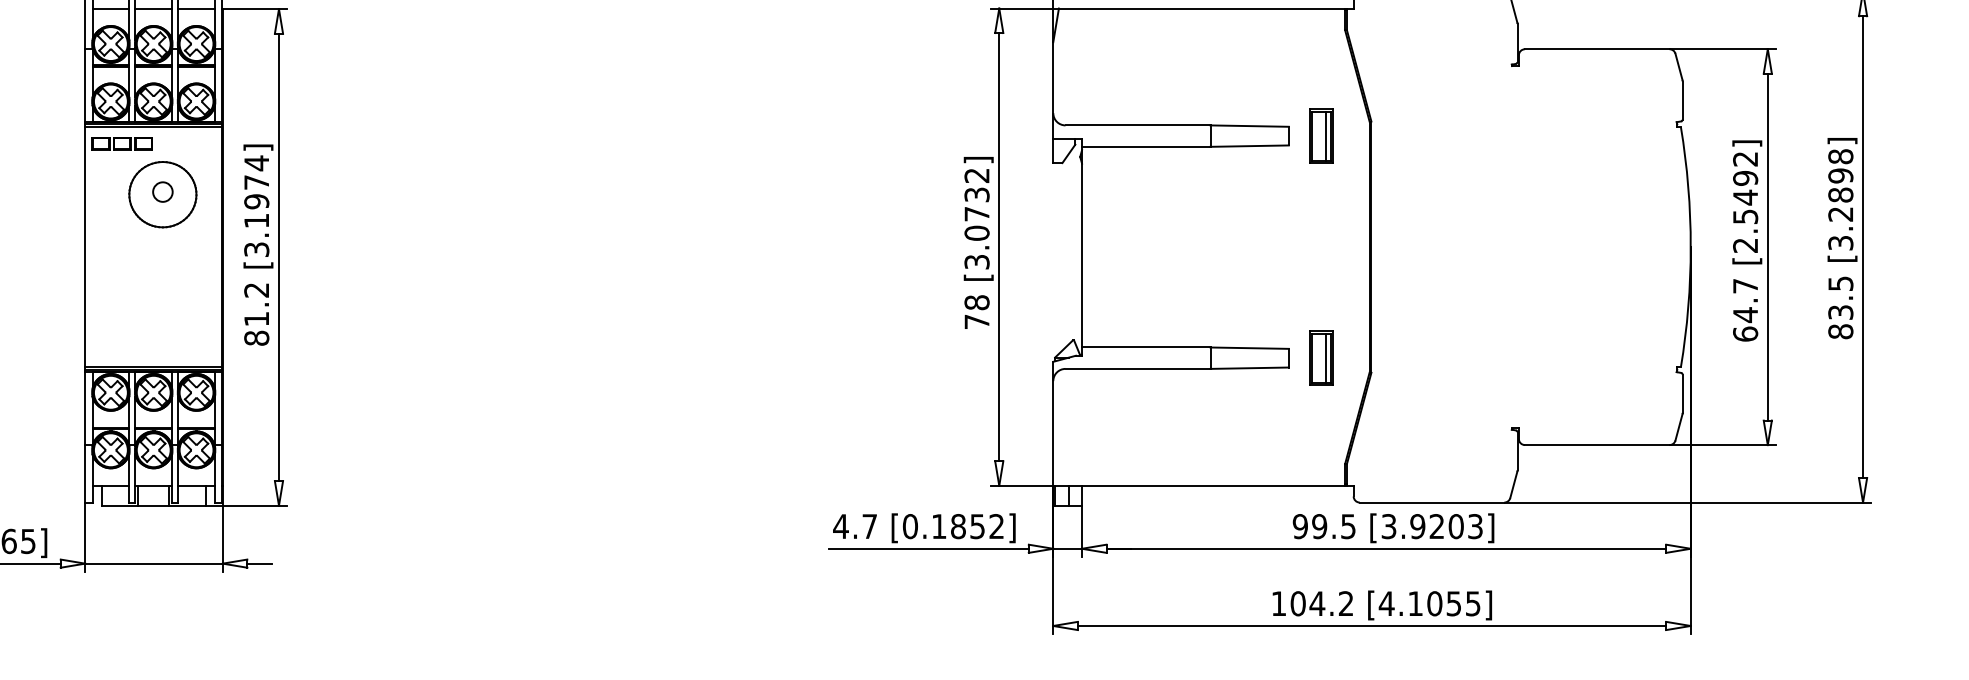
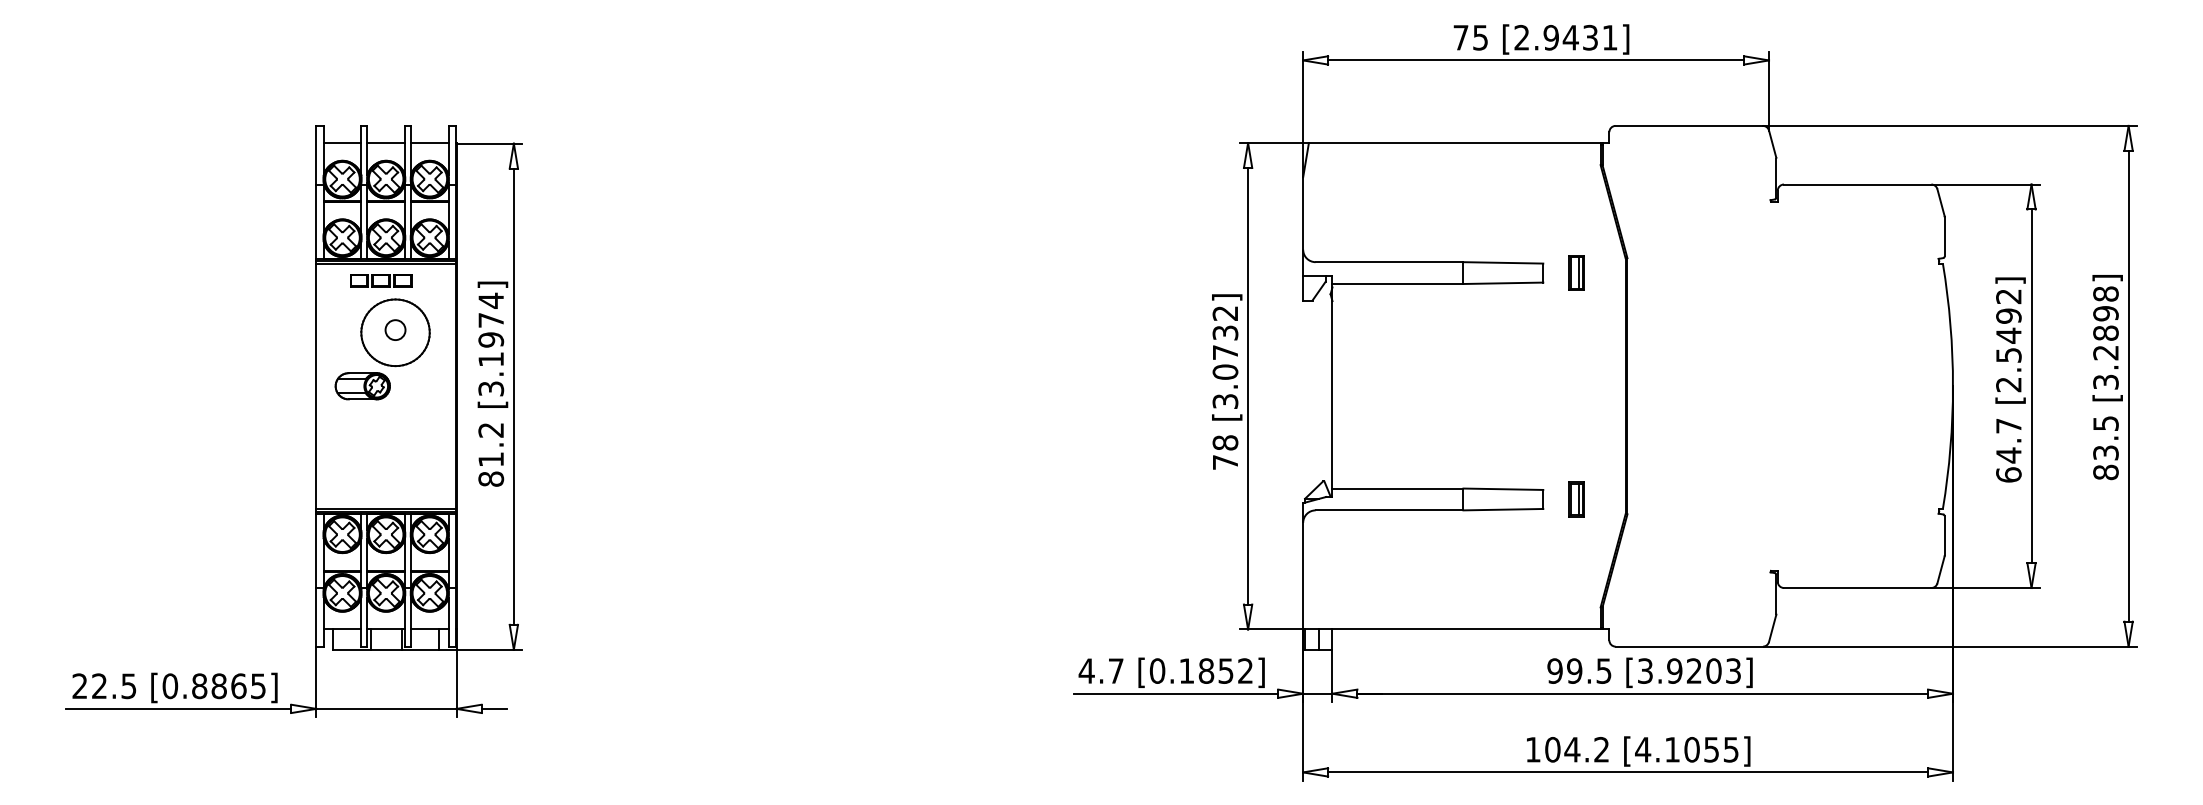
part: (1321, 135) -> (1576, 272), size x0.62
part: (122, 143) -> (381, 280), moved
part: (130, 247) -> (362, 386), added
part: (1321, 358) -> (1576, 499), size x0.62

